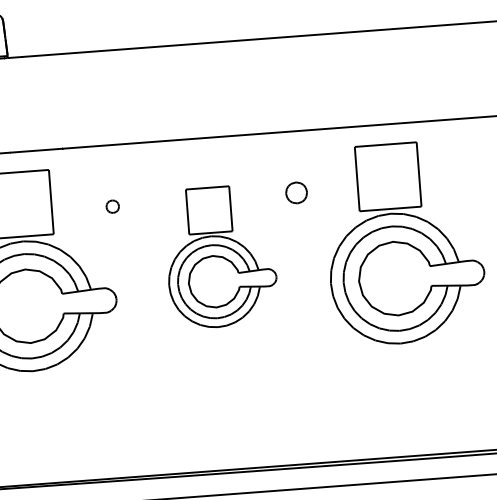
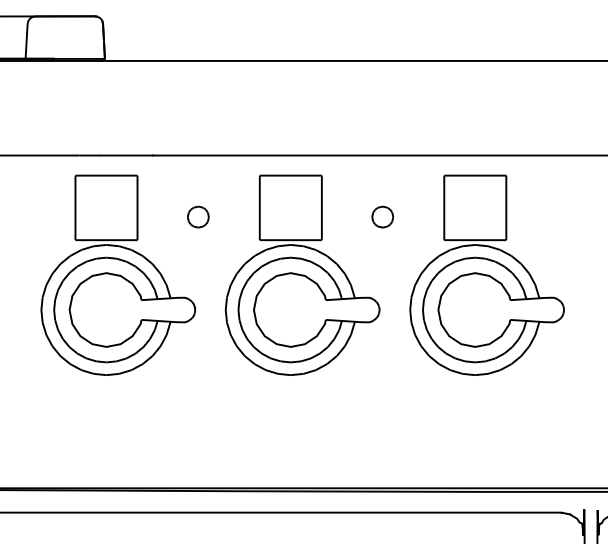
part: (112, 206) -> (198, 216), size x1.67
part: (220, 256) -> (302, 274), size x1.43

